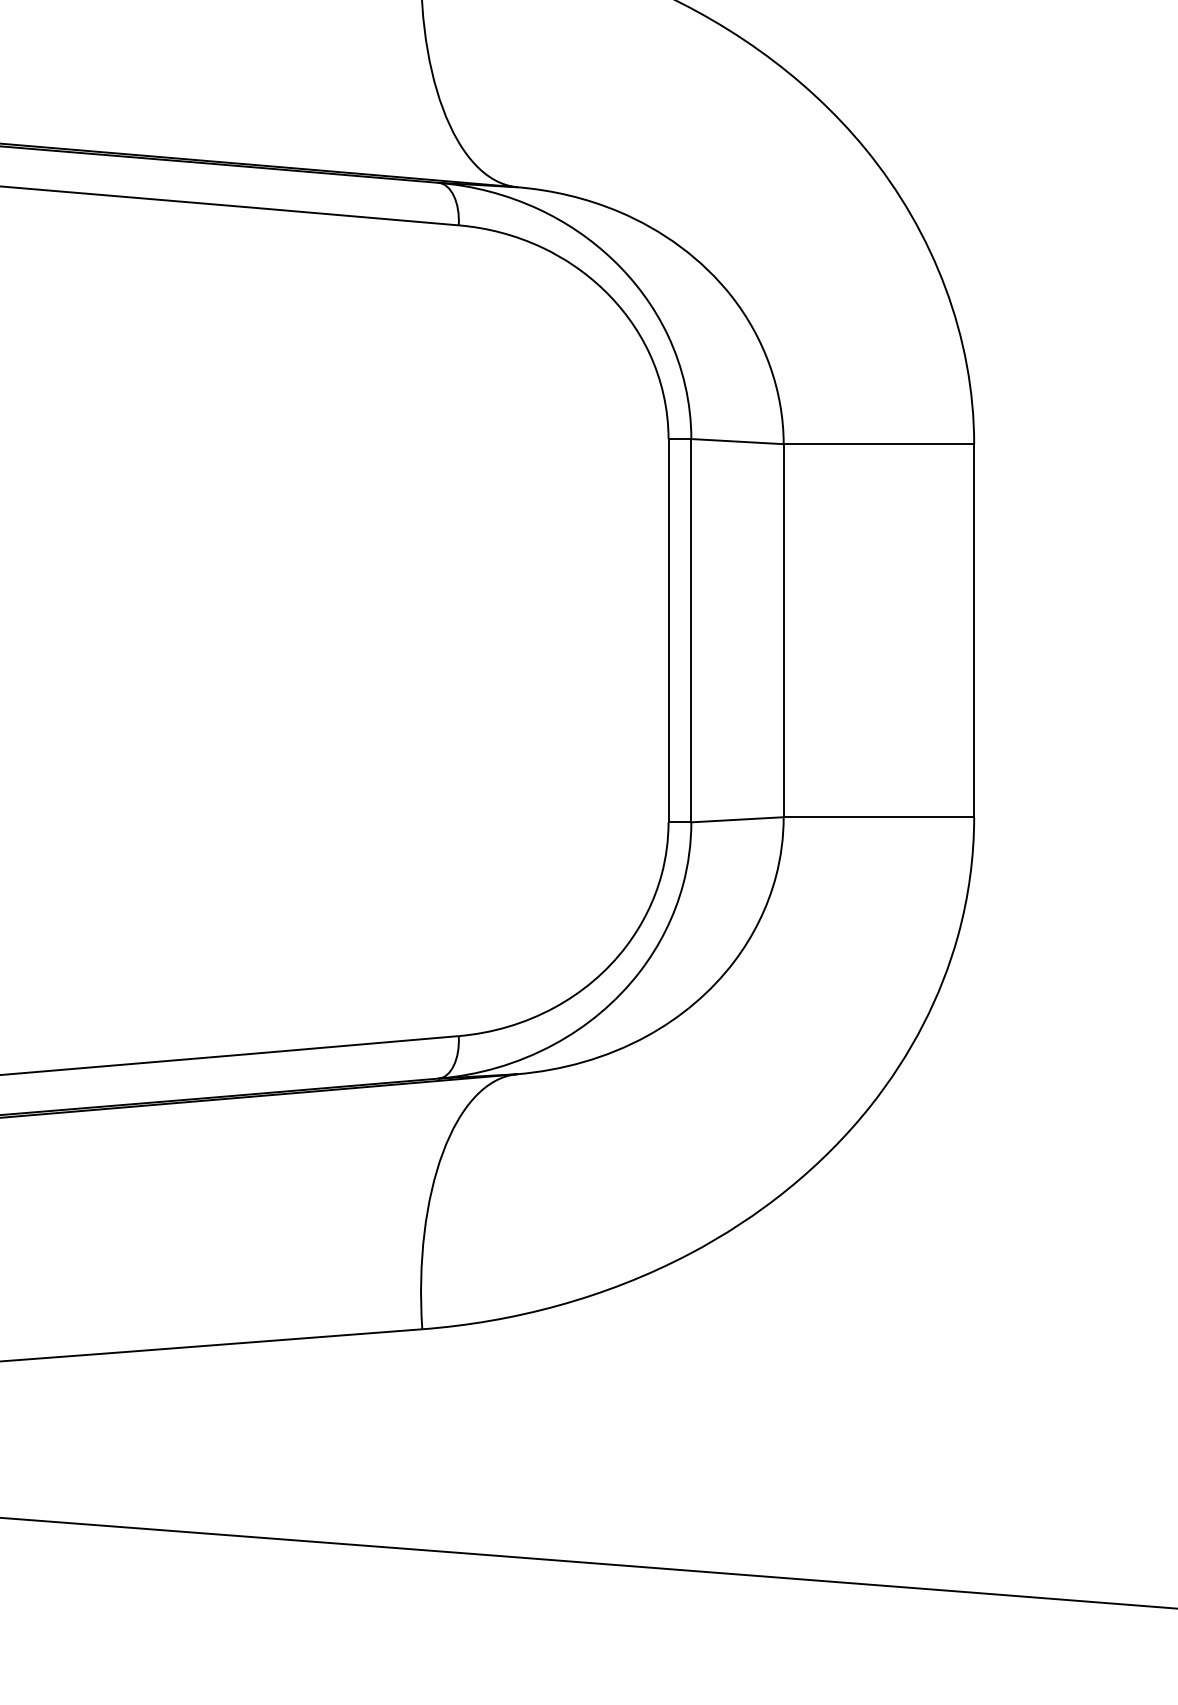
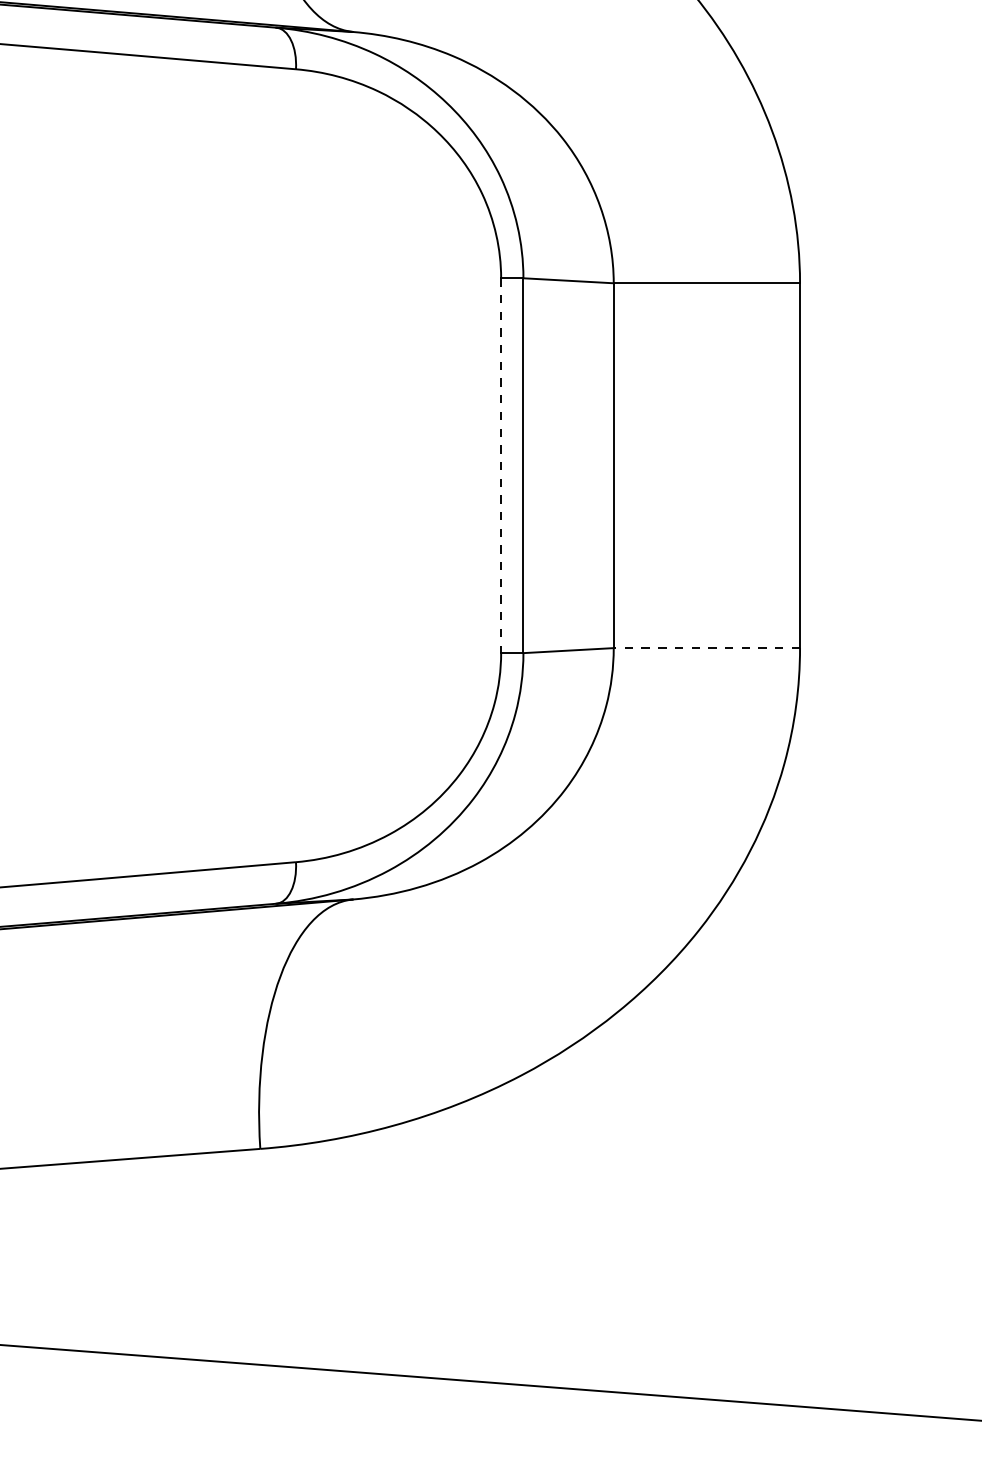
line: (668, 630) -> (501, 465), solid -> dashed
line: (878, 817) -> (706, 648), solid -> dashed

